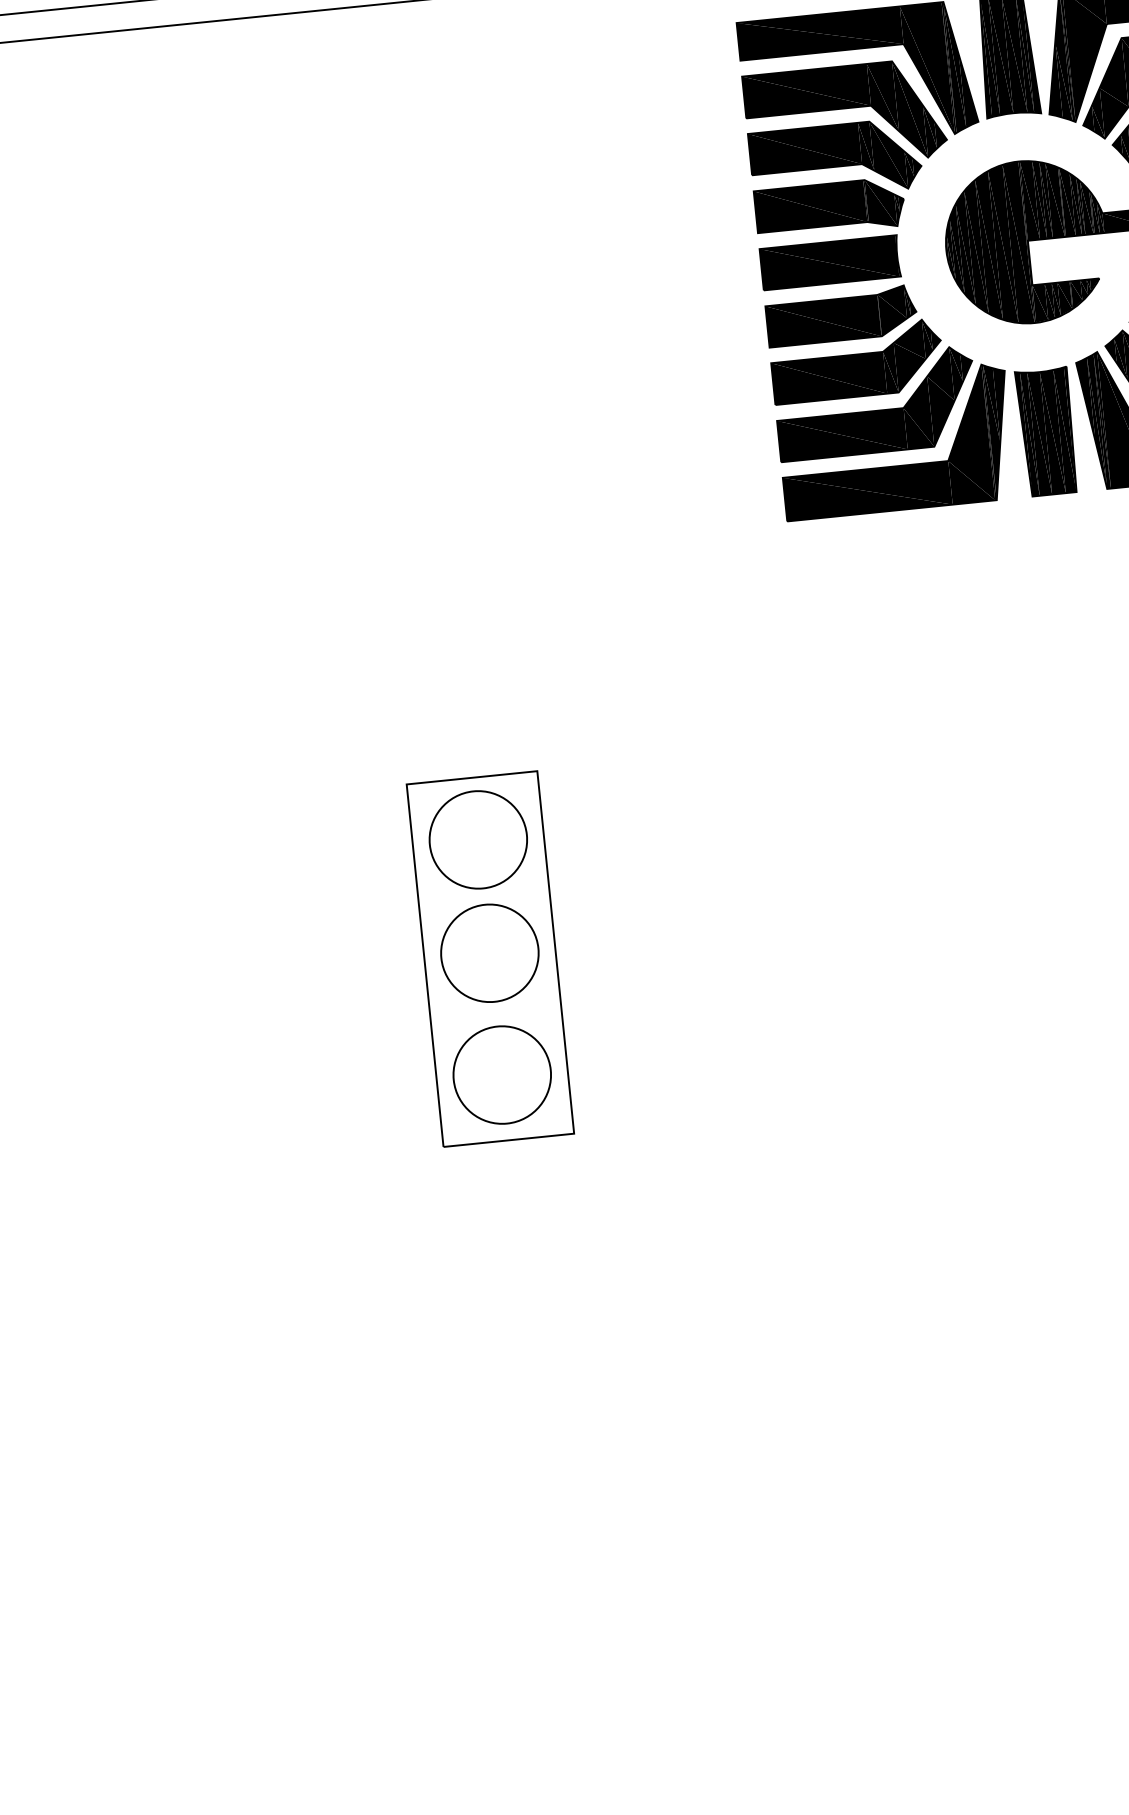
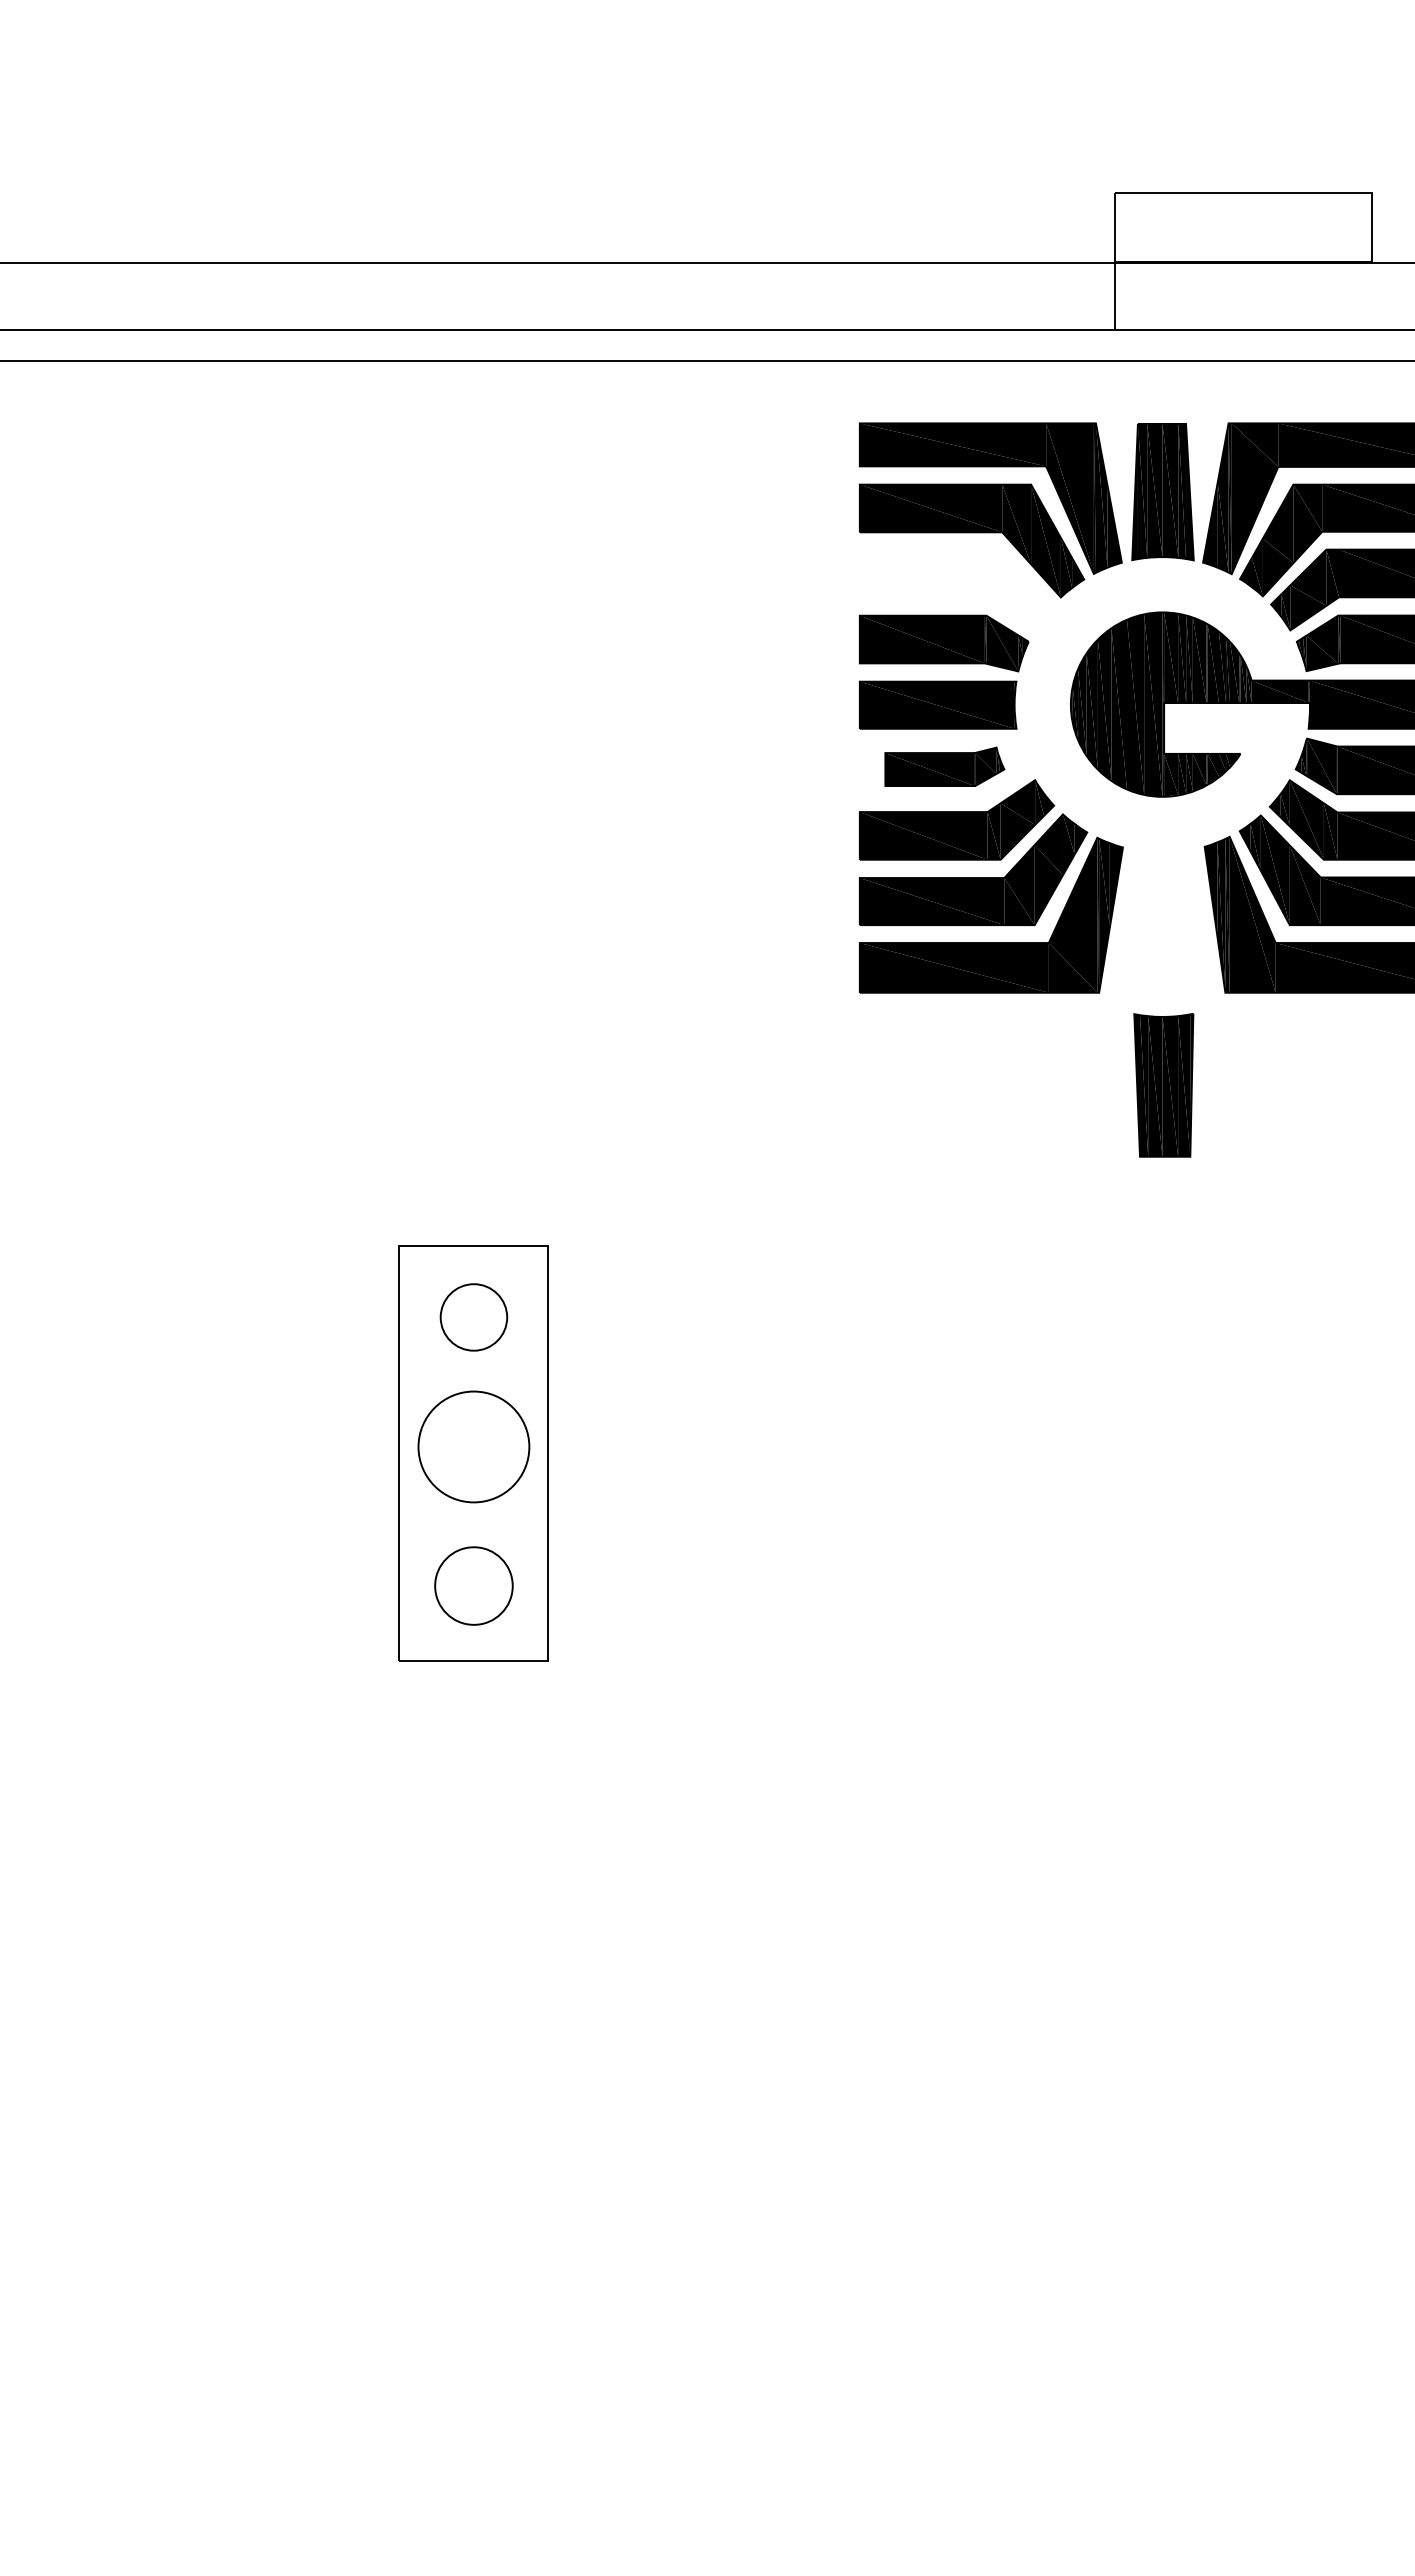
part: (836, 160) -> (956, 590), removed
part: (841, 315) -> (944, 766), size x0.7
part: (1046, 432) -> (1163, 1085), moved
part: (478, 840) -> (473, 1317), size x0.6
part: (501, 1074) -> (473, 1585), size x0.7

